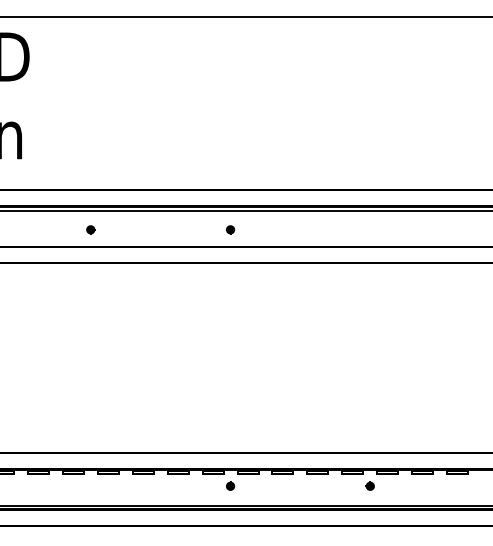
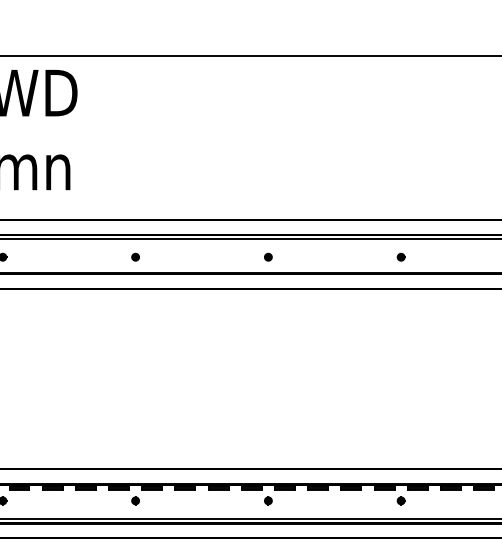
part: (369, 229) -> (400, 256), added
part: (90, 485) -> (135, 500), added

